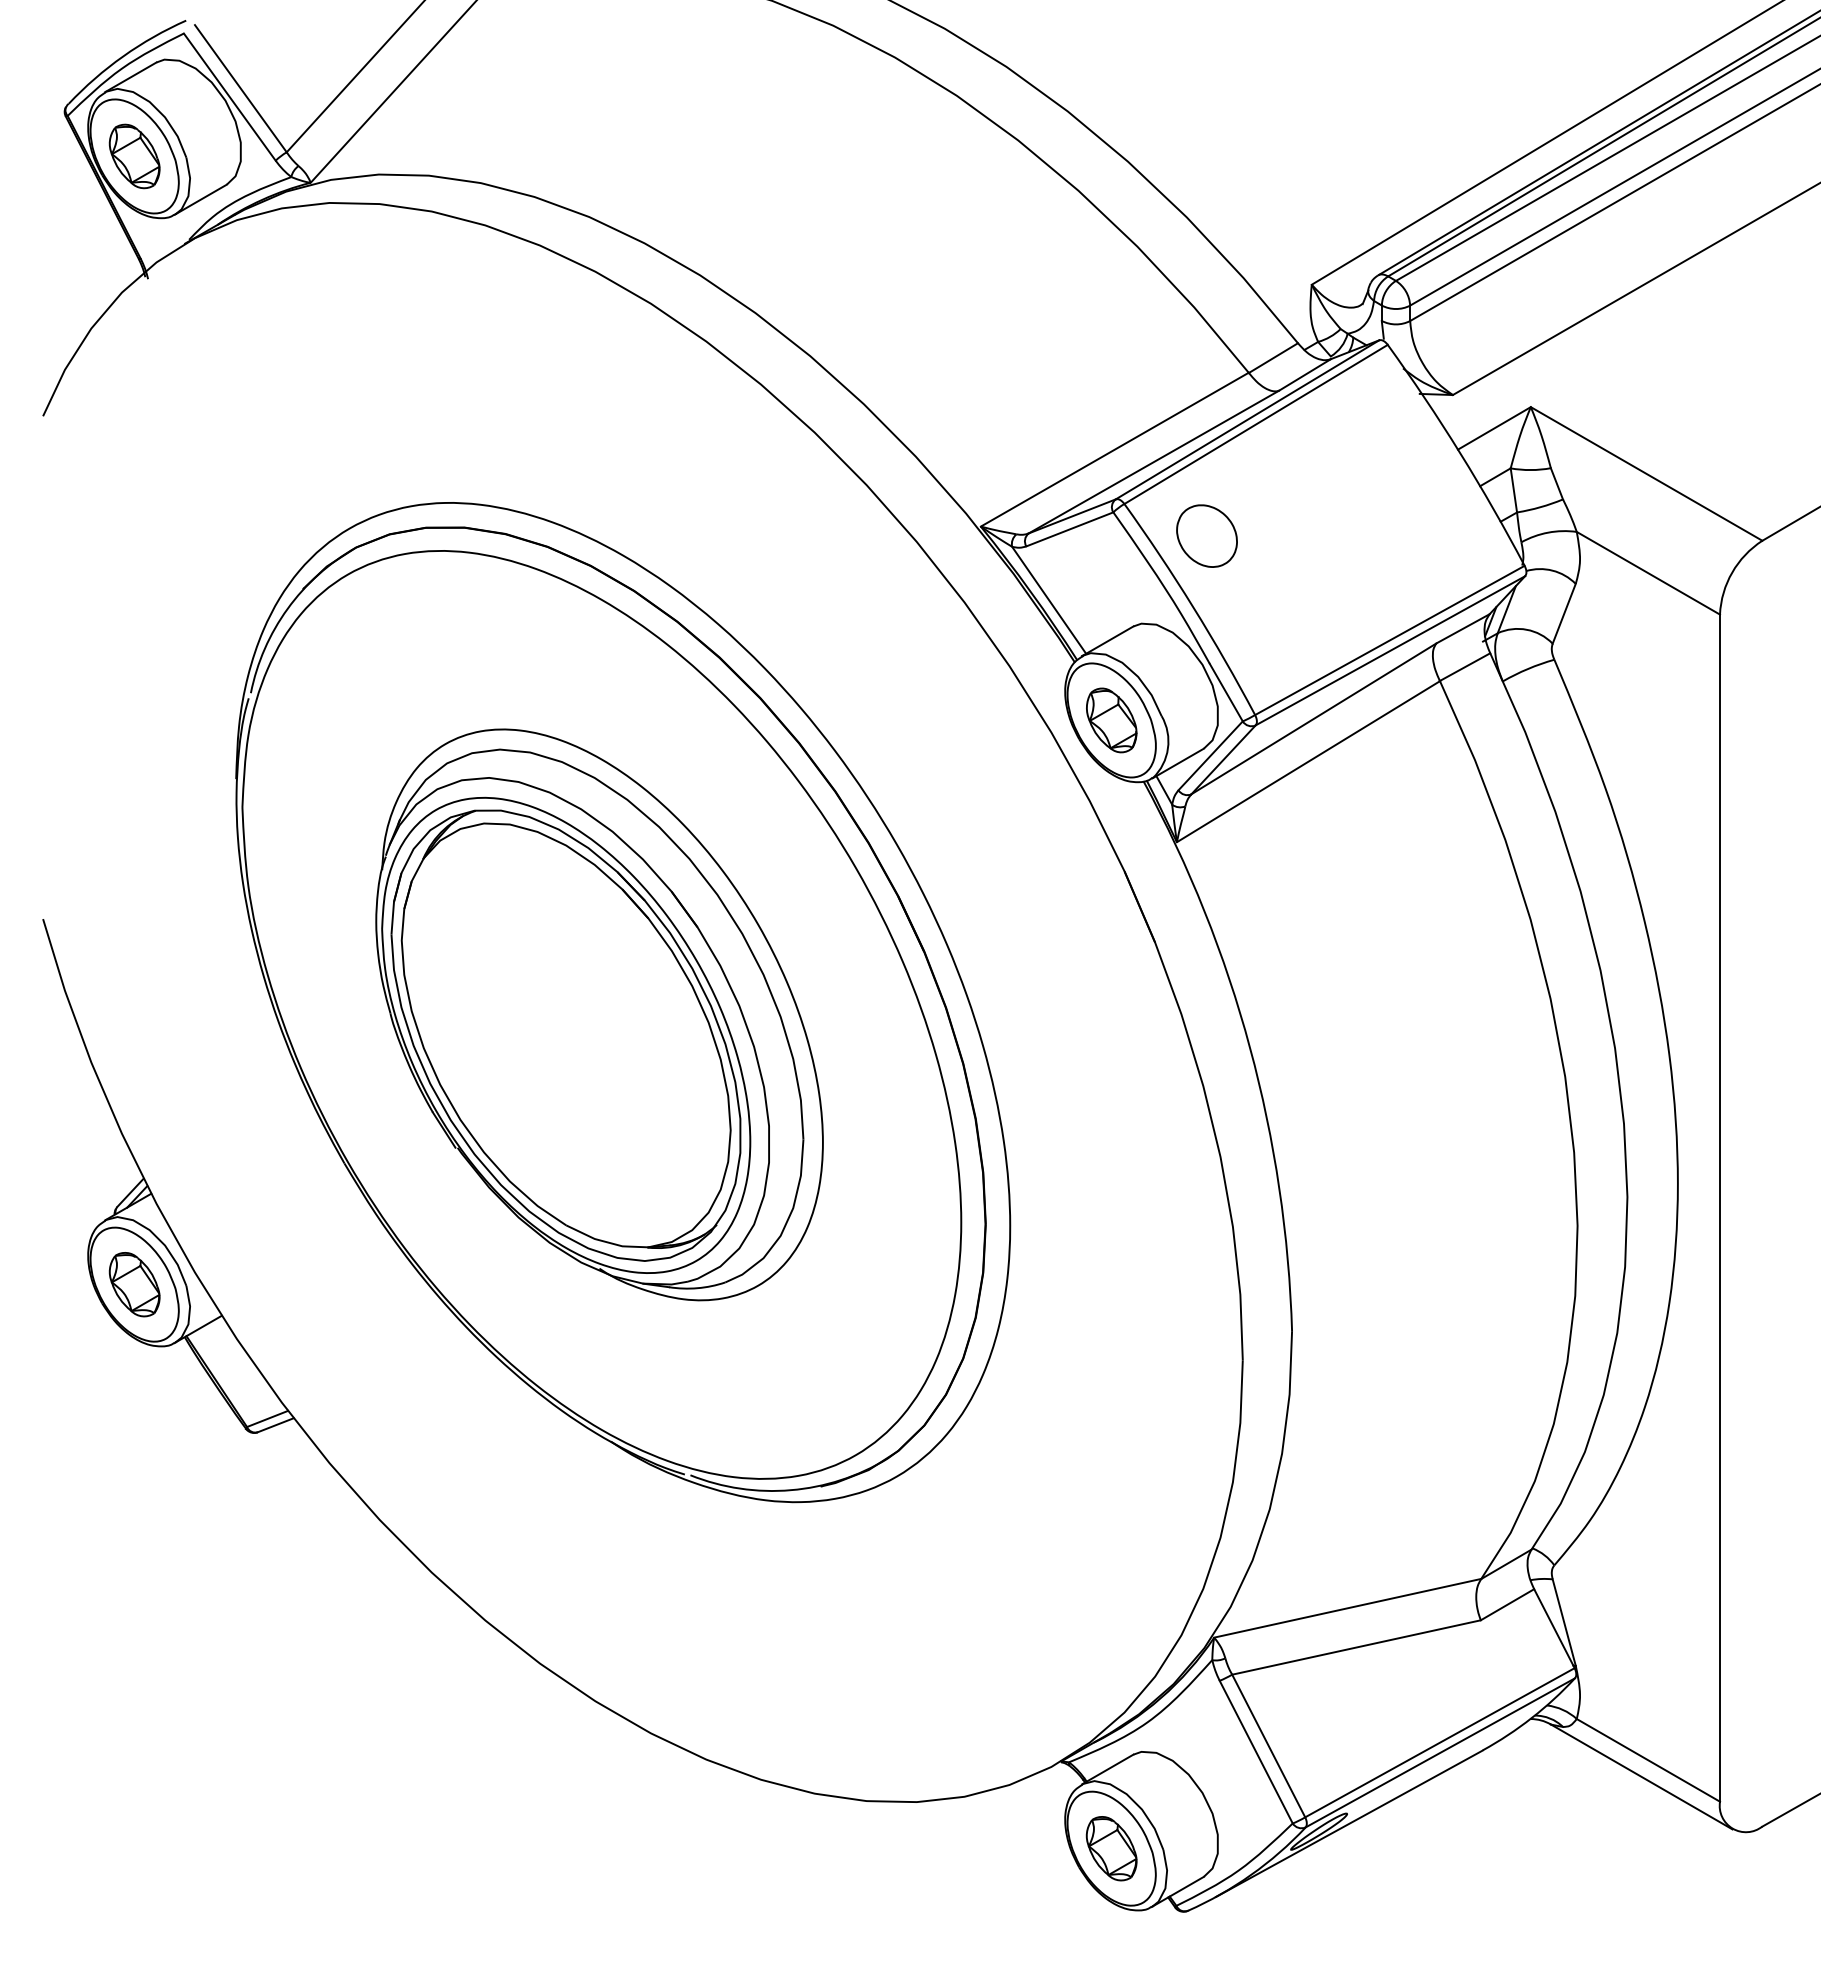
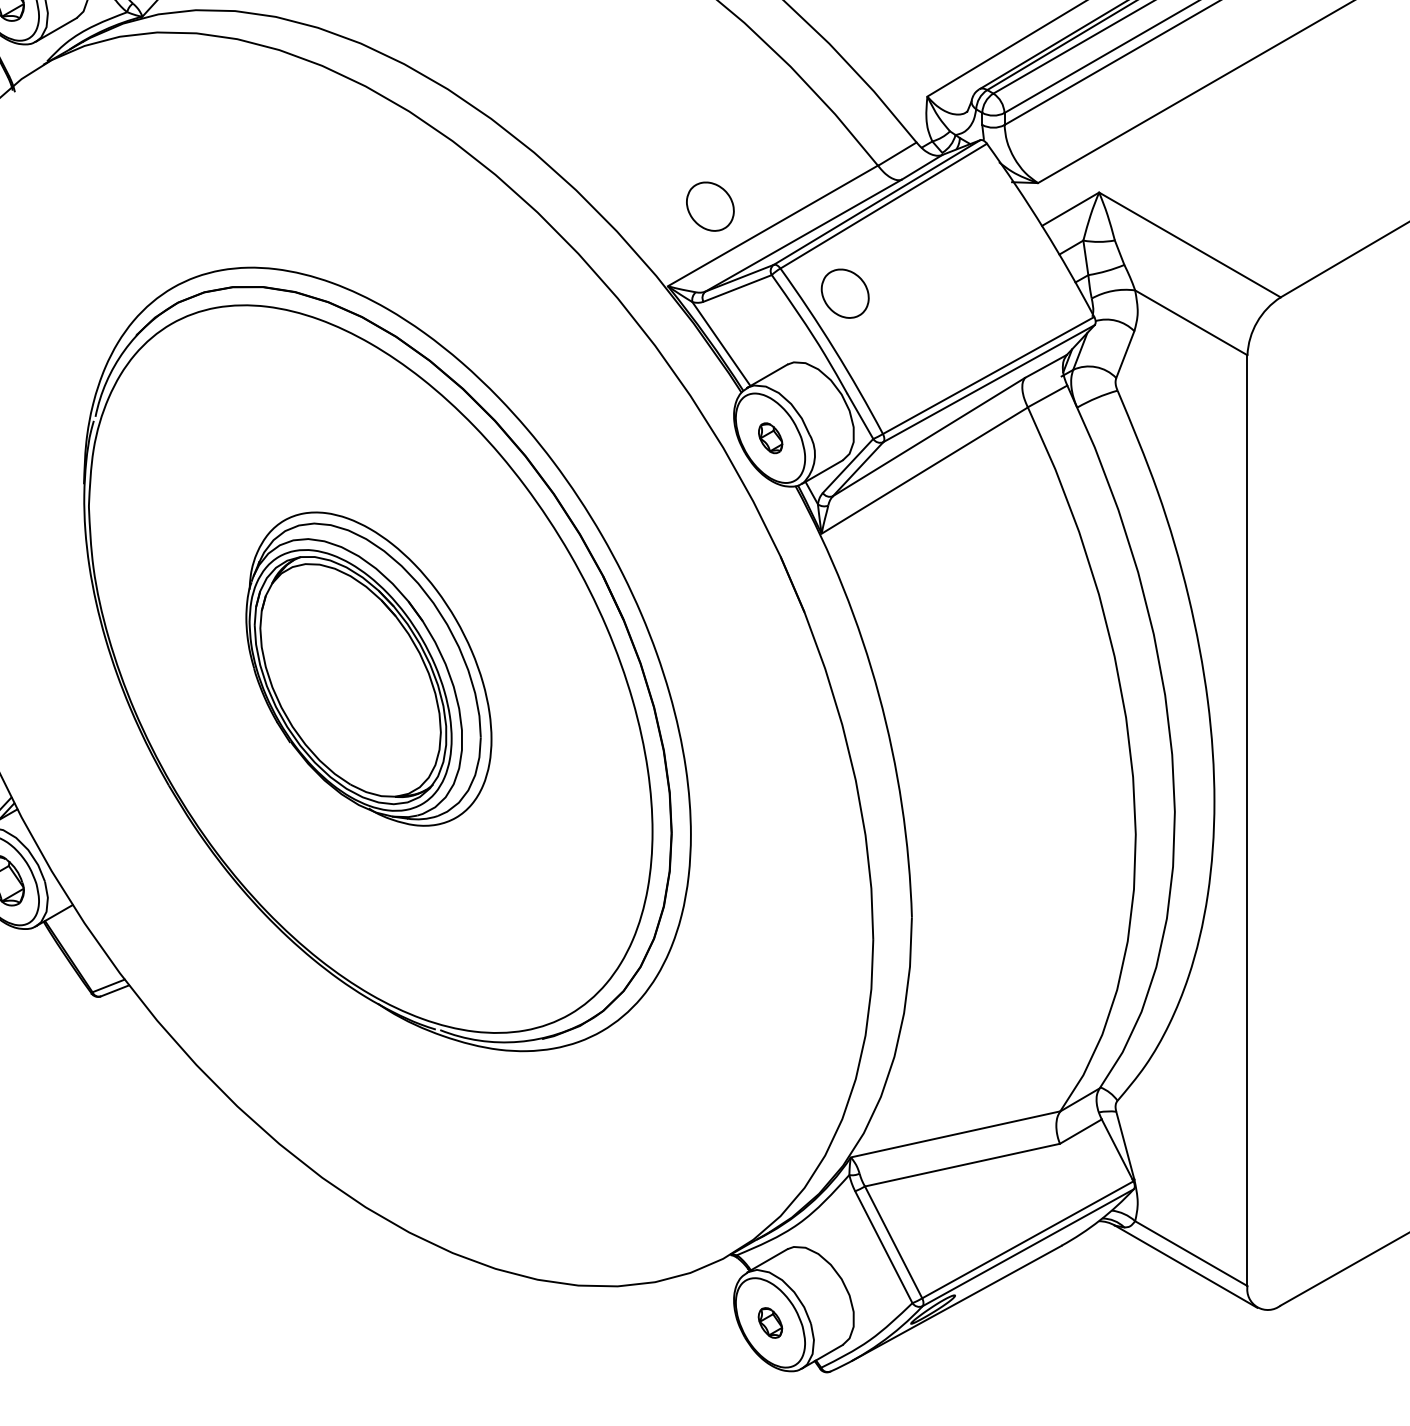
part: (1034, 424) -> (709, 206), added
part: (1111, 720) -> (770, 438), size x0.6
part: (599, 1014) -> (368, 668), size x0.7
part: (1111, 1848) -> (770, 1322), size x0.6

